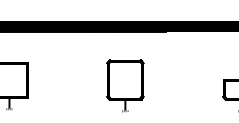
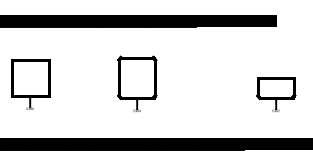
part: (125, 85) -> (137, 83), moved

